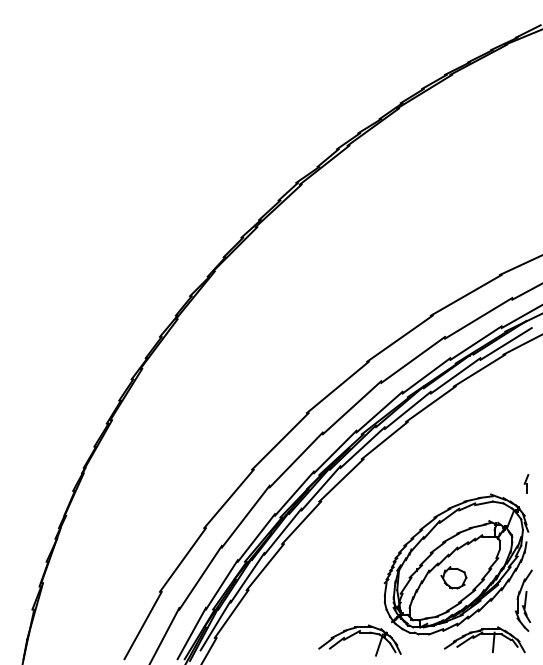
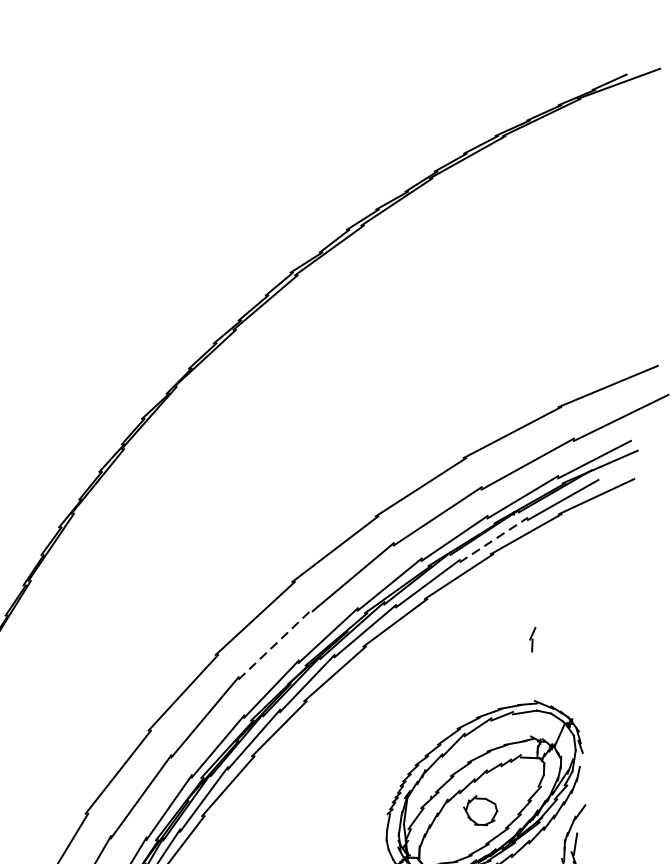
line: (456, 375) -> (494, 539), solid -> dashed
line: (296, 459) -> (275, 643), solid -> dashed
part: (526, 483) -> (532, 639), moved

